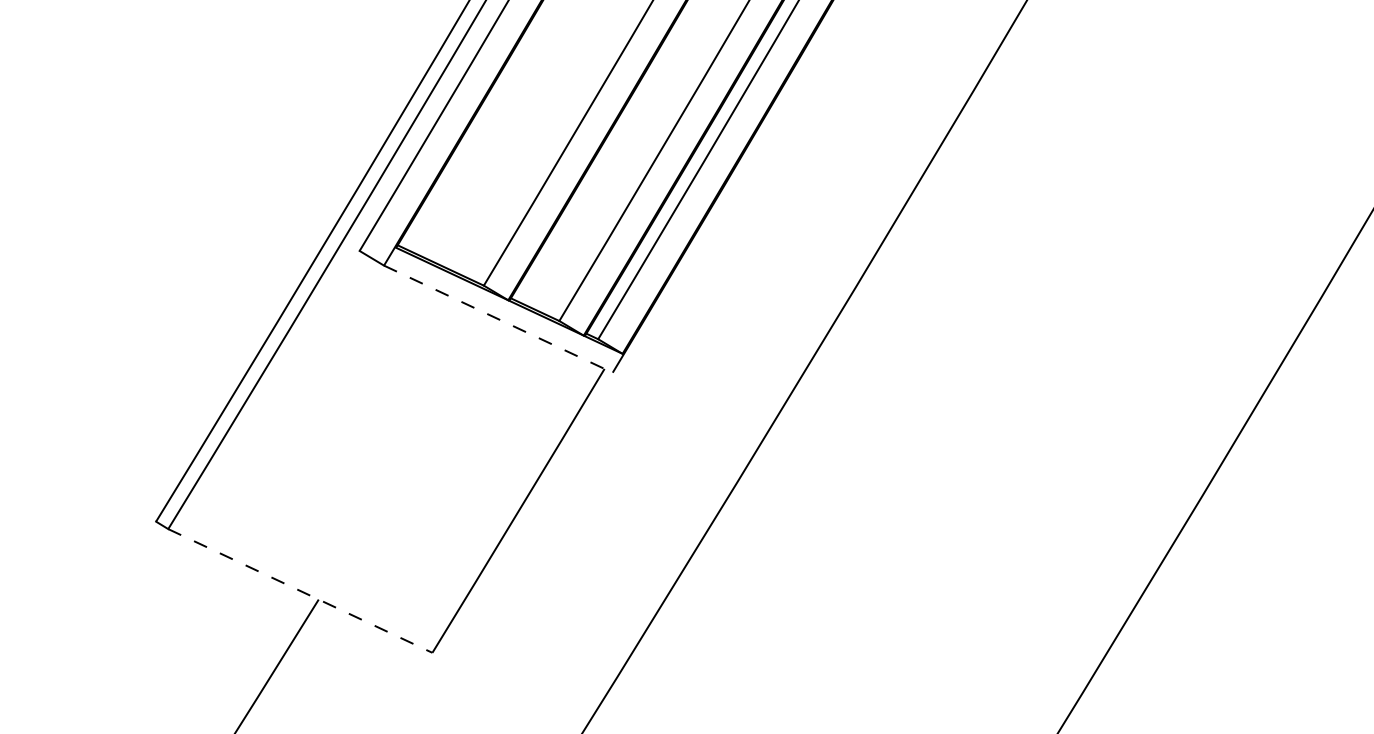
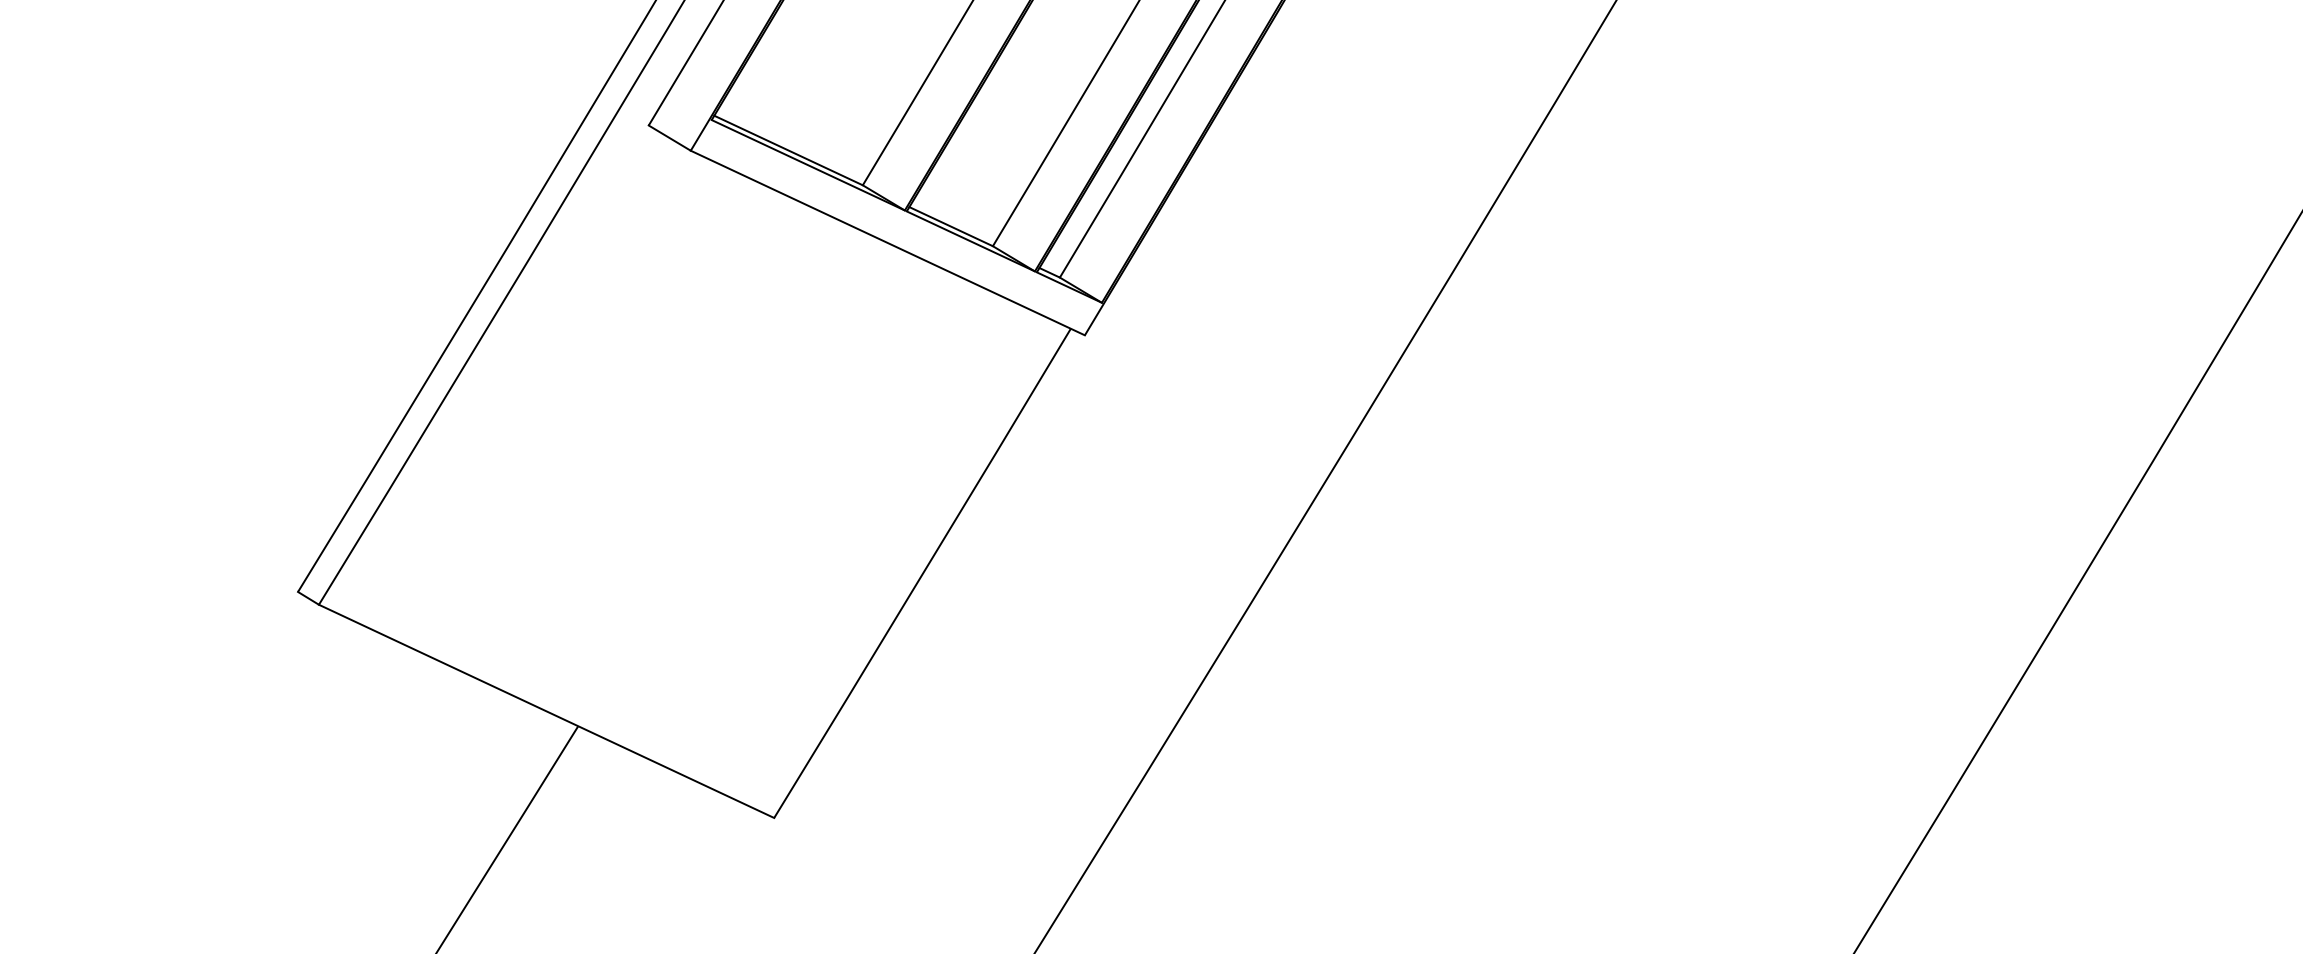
line: (498, 319) -> (888, 243), dashed -> solid
line: (300, 590) -> (546, 710), dashed -> solid

